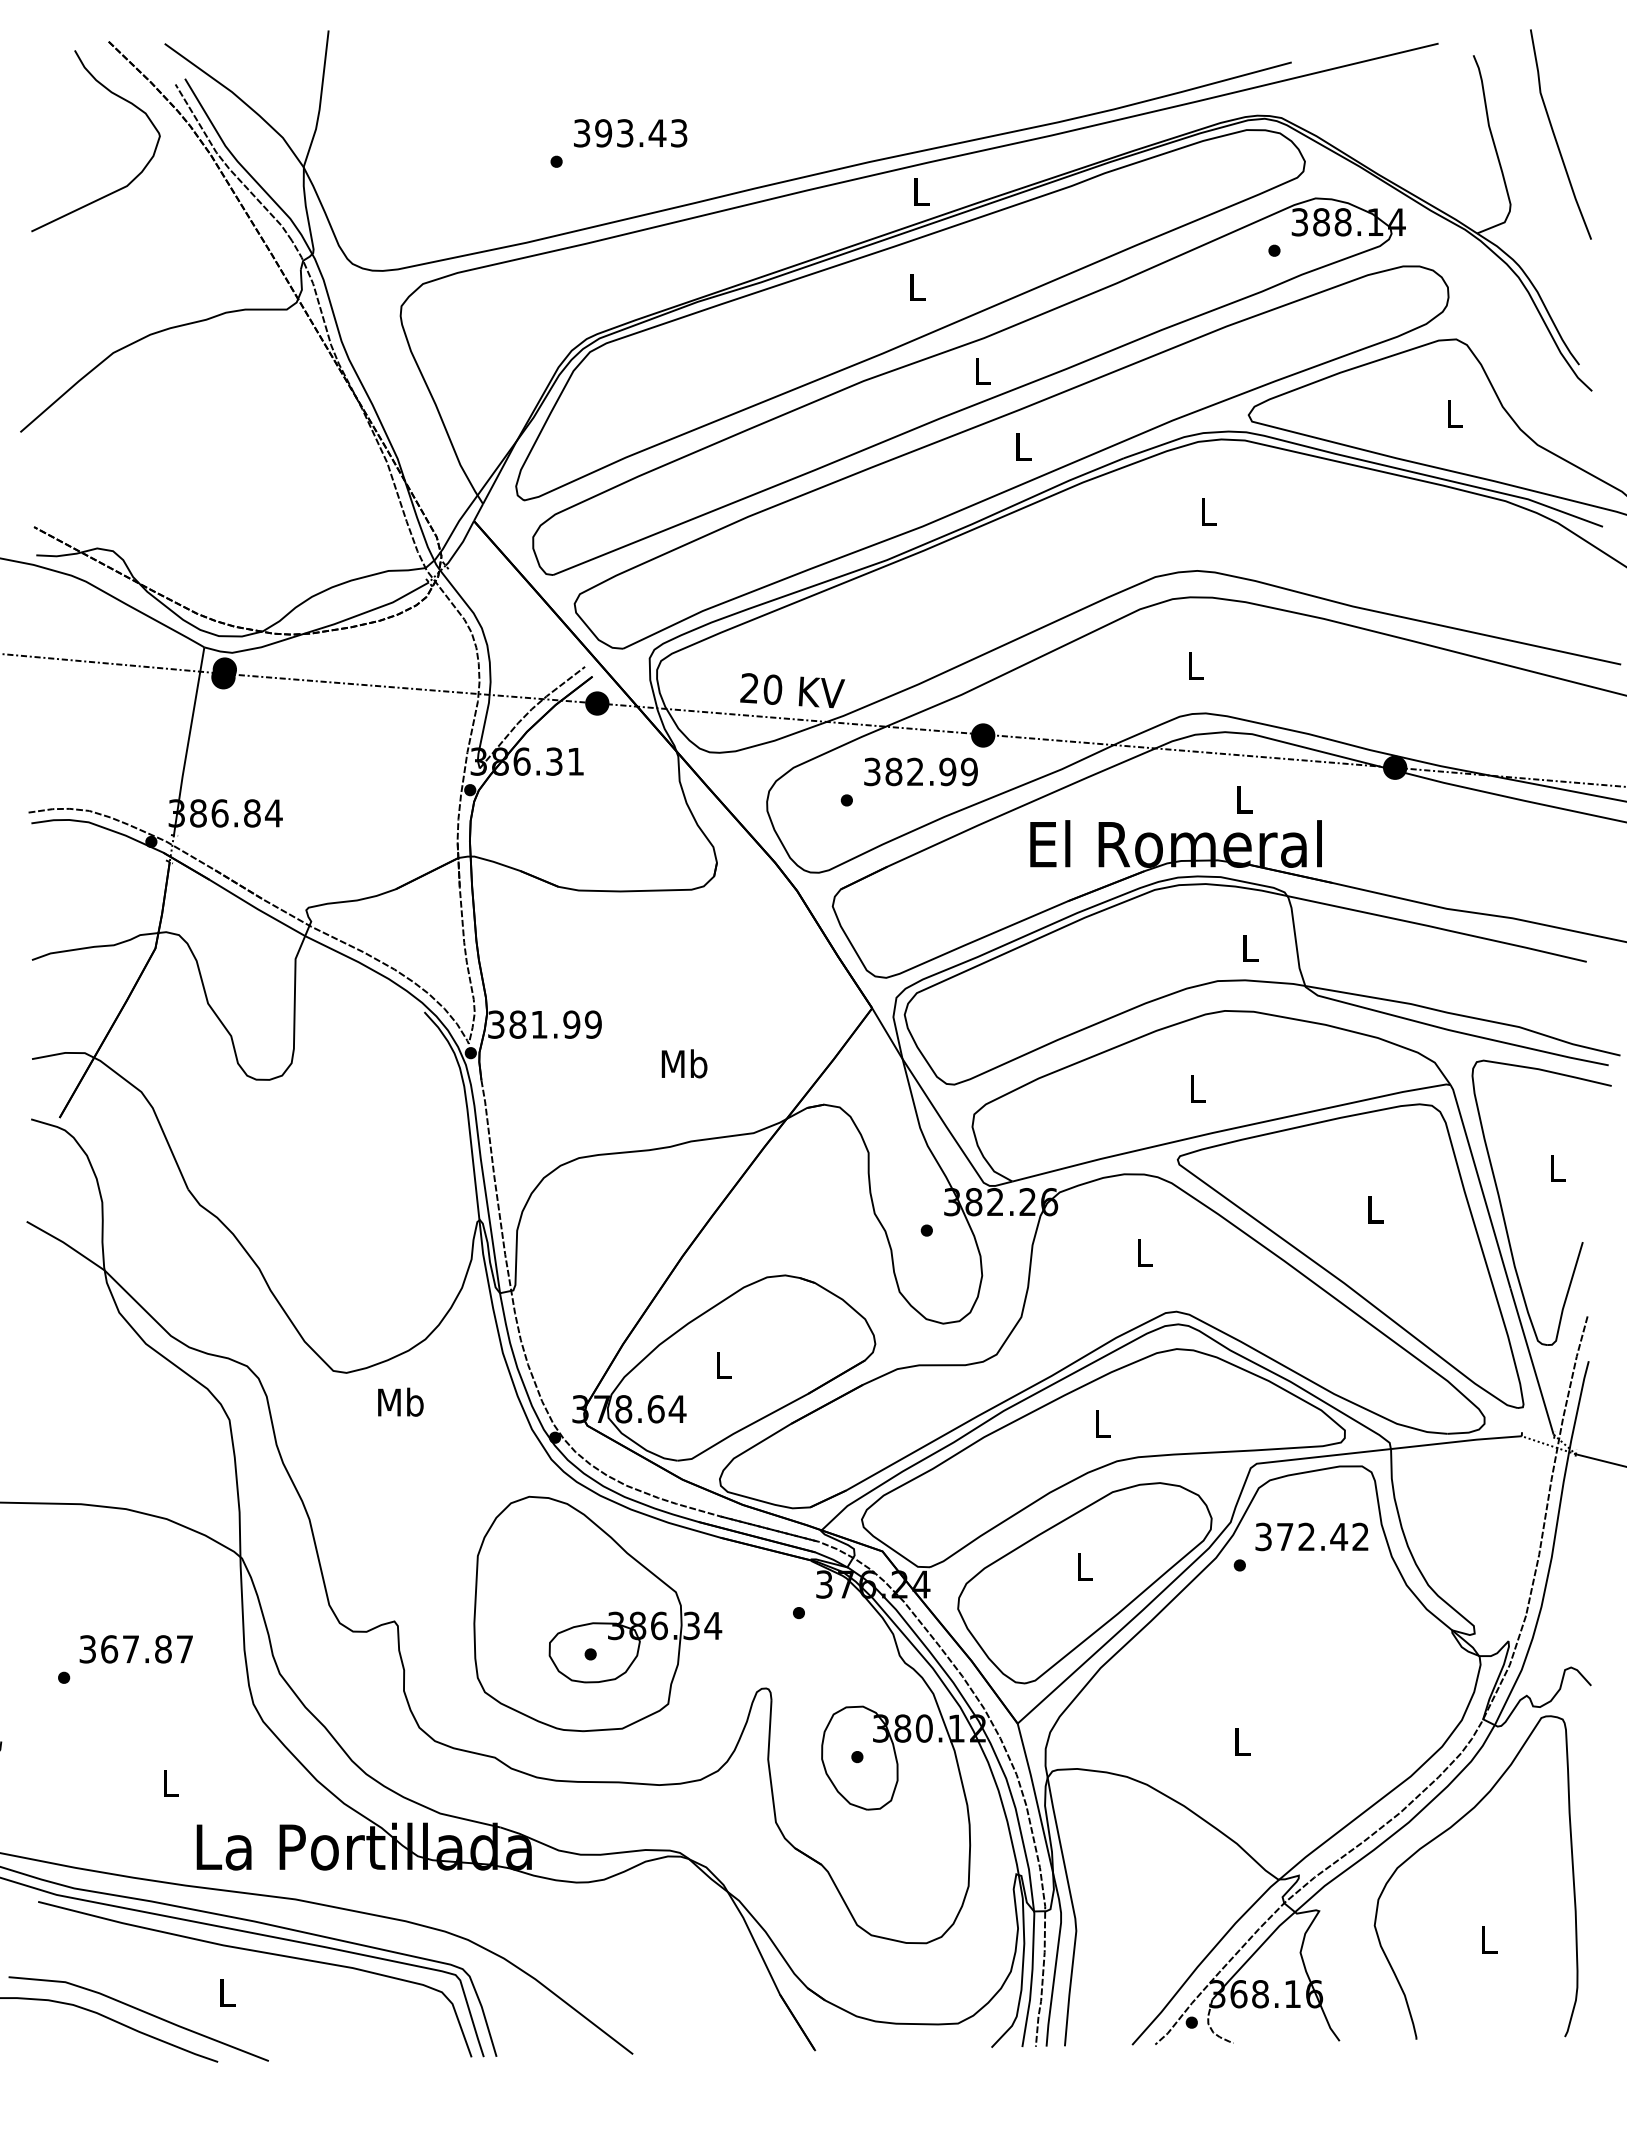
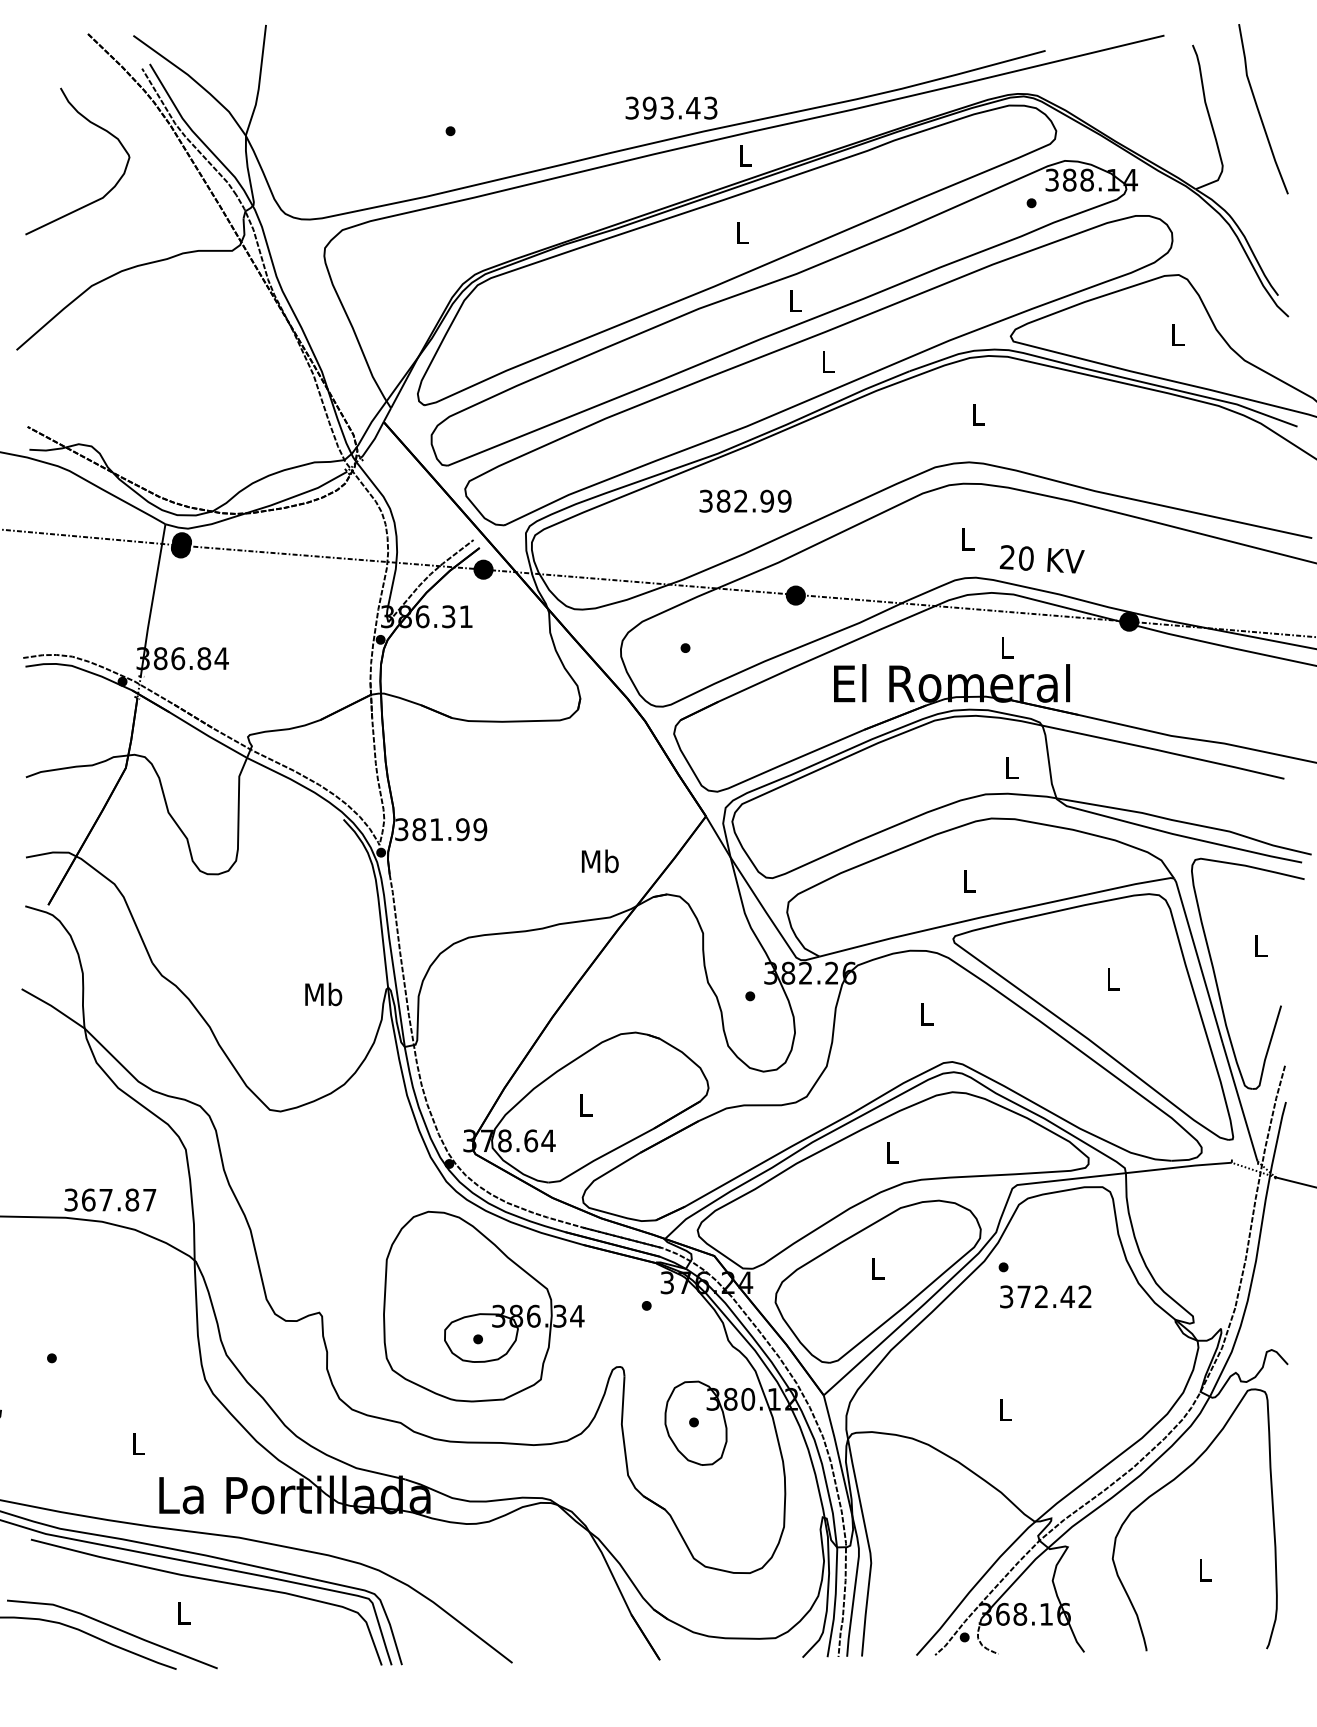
curve: (118, 97) -> (95, 126), moved
text: (630, 133) -> (671, 108), moved
text: (792, 690) -> (1042, 559), moved
text: (920, 771) -> (745, 500), moved
text: (684, 1063) -> (600, 861), moved
text: (400, 1401) -> (323, 993), moved
text: (1311, 1536) -> (1045, 1296), moved
text: (135, 1649) -> (109, 1200), moved

